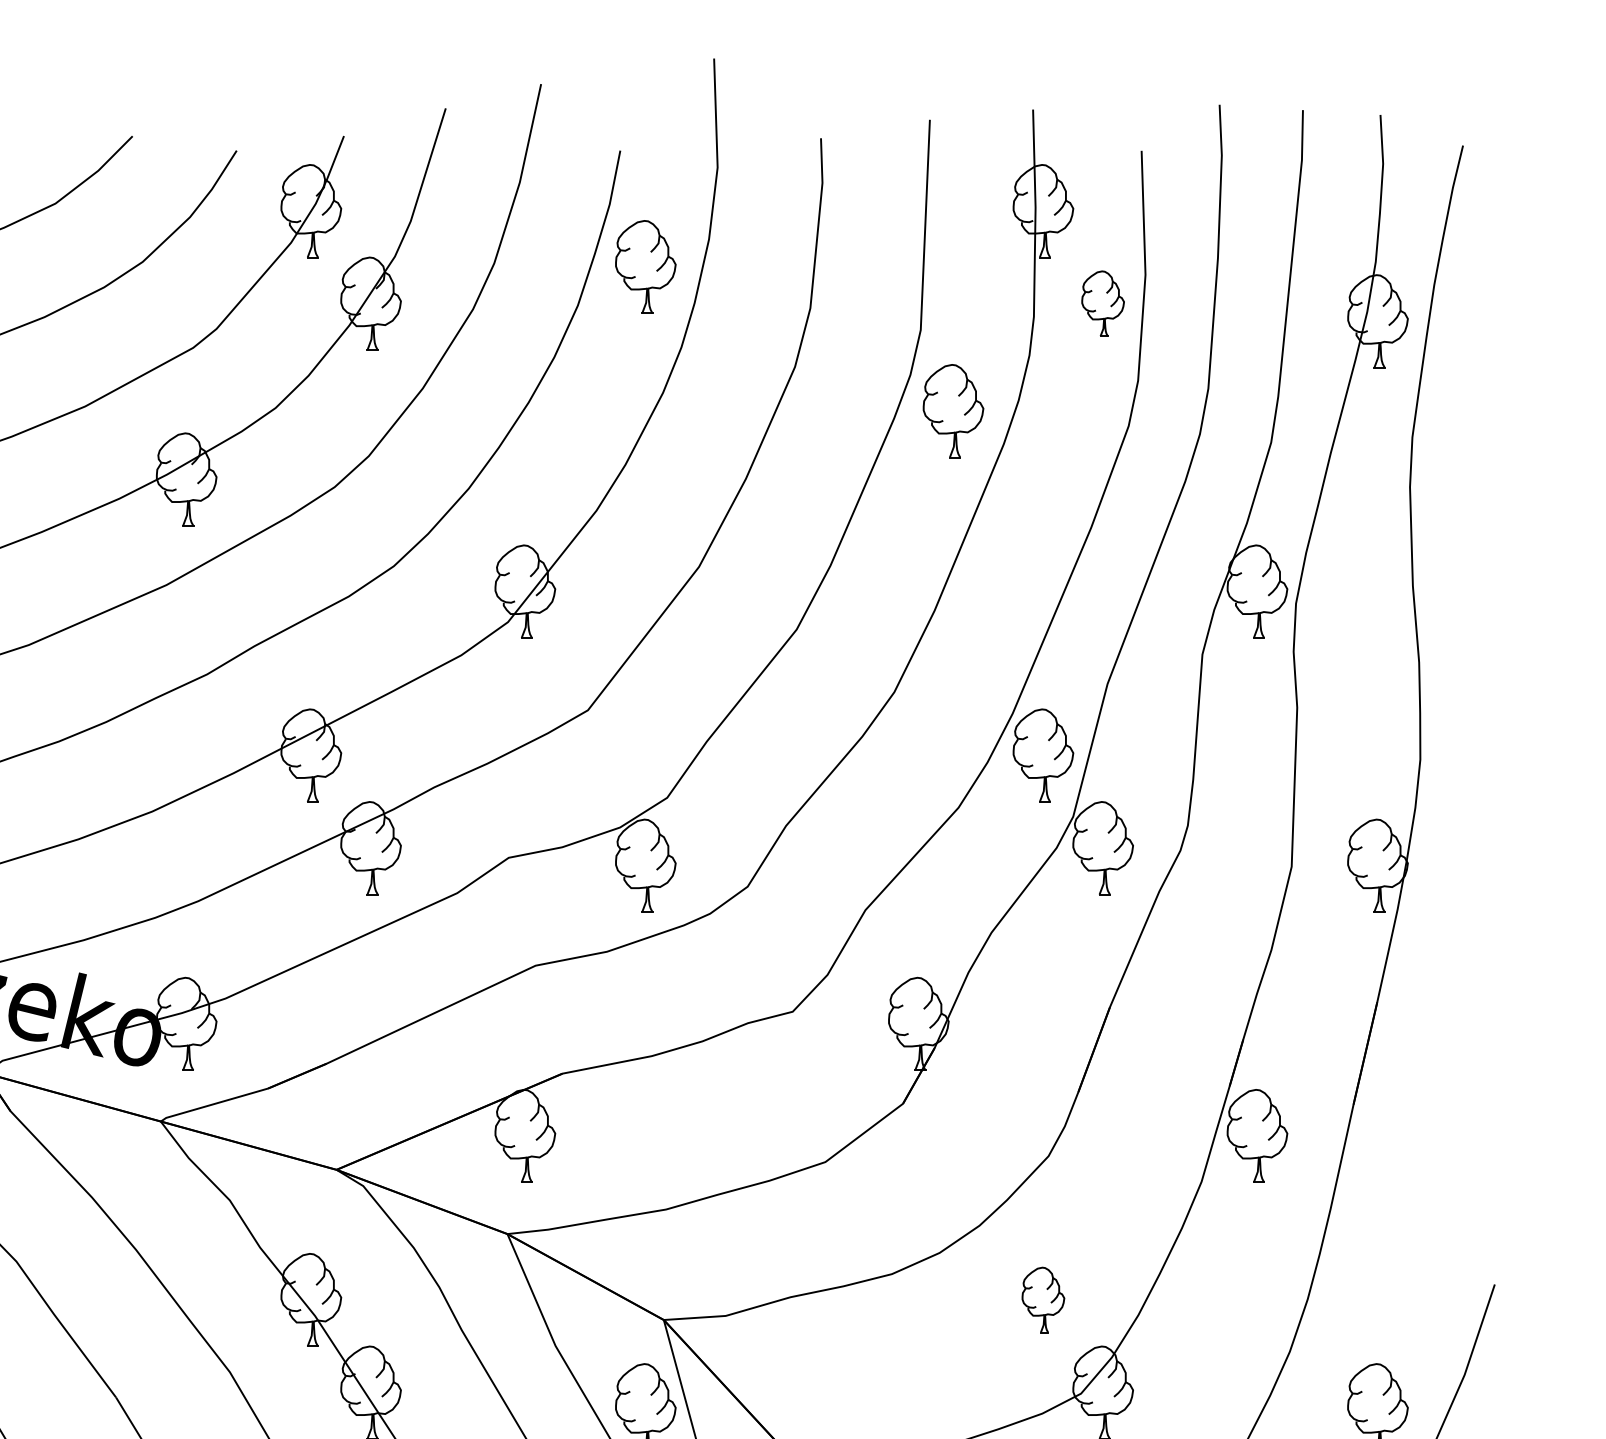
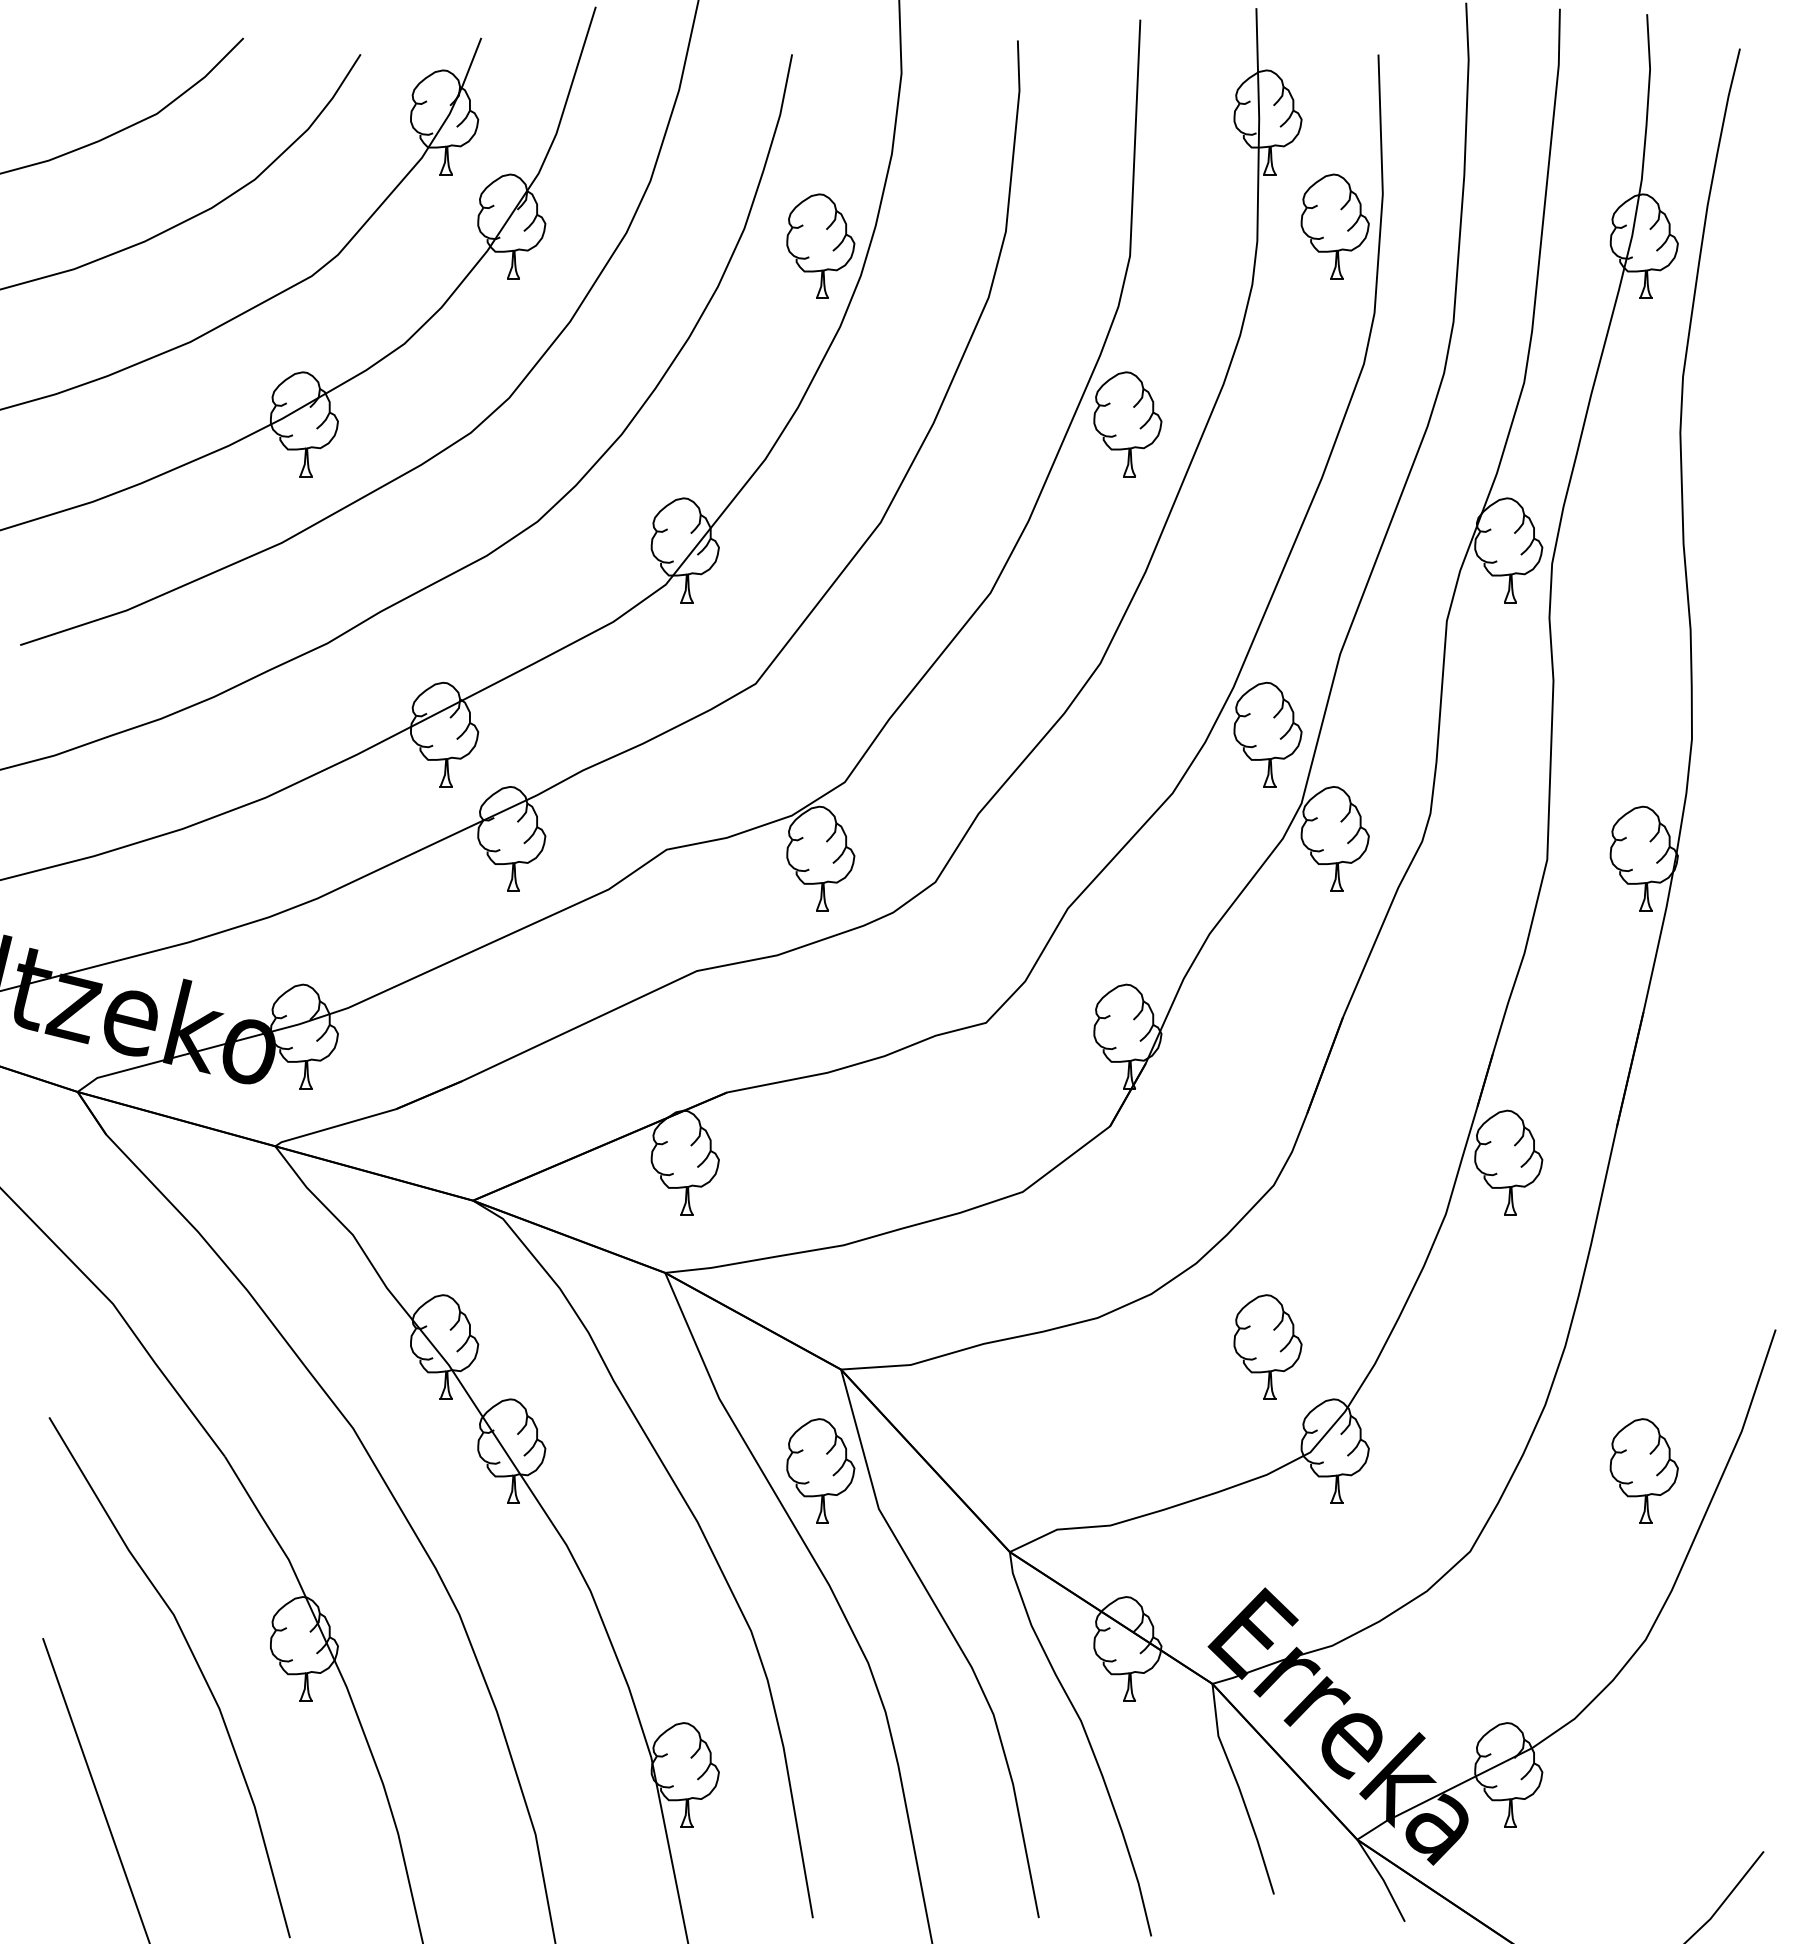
part: (645, 266) -> (820, 245), moved
part: (1102, 303) -> (1334, 226), size x1.43
part: (953, 411) -> (1127, 424), moved
part: (1042, 1299) -> (1267, 1346), size x1.43

